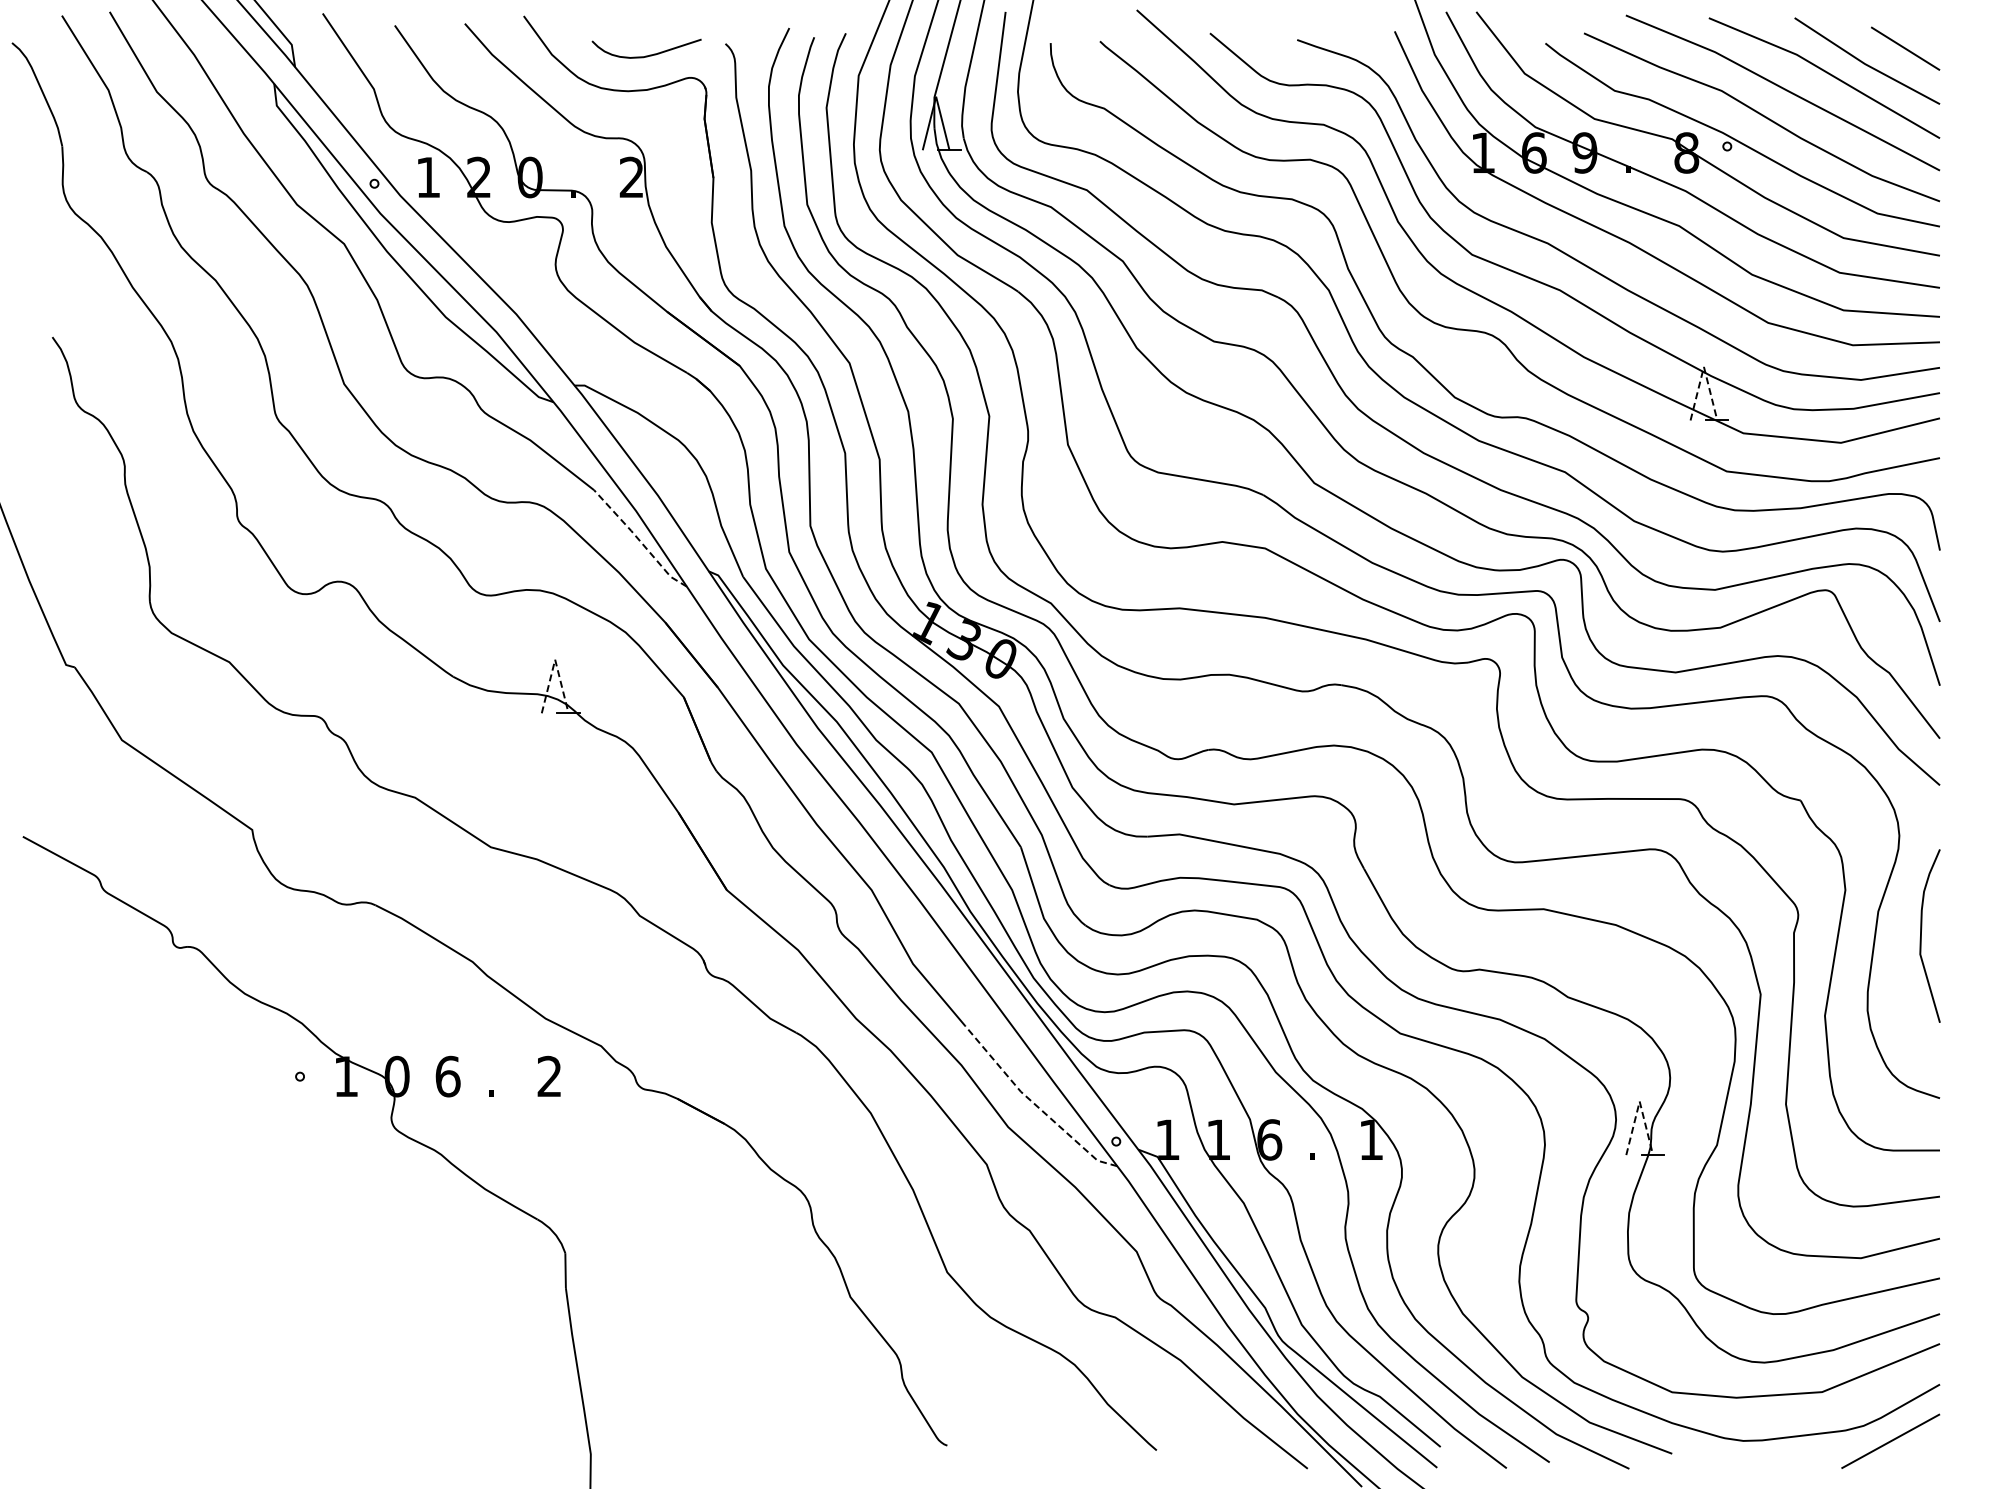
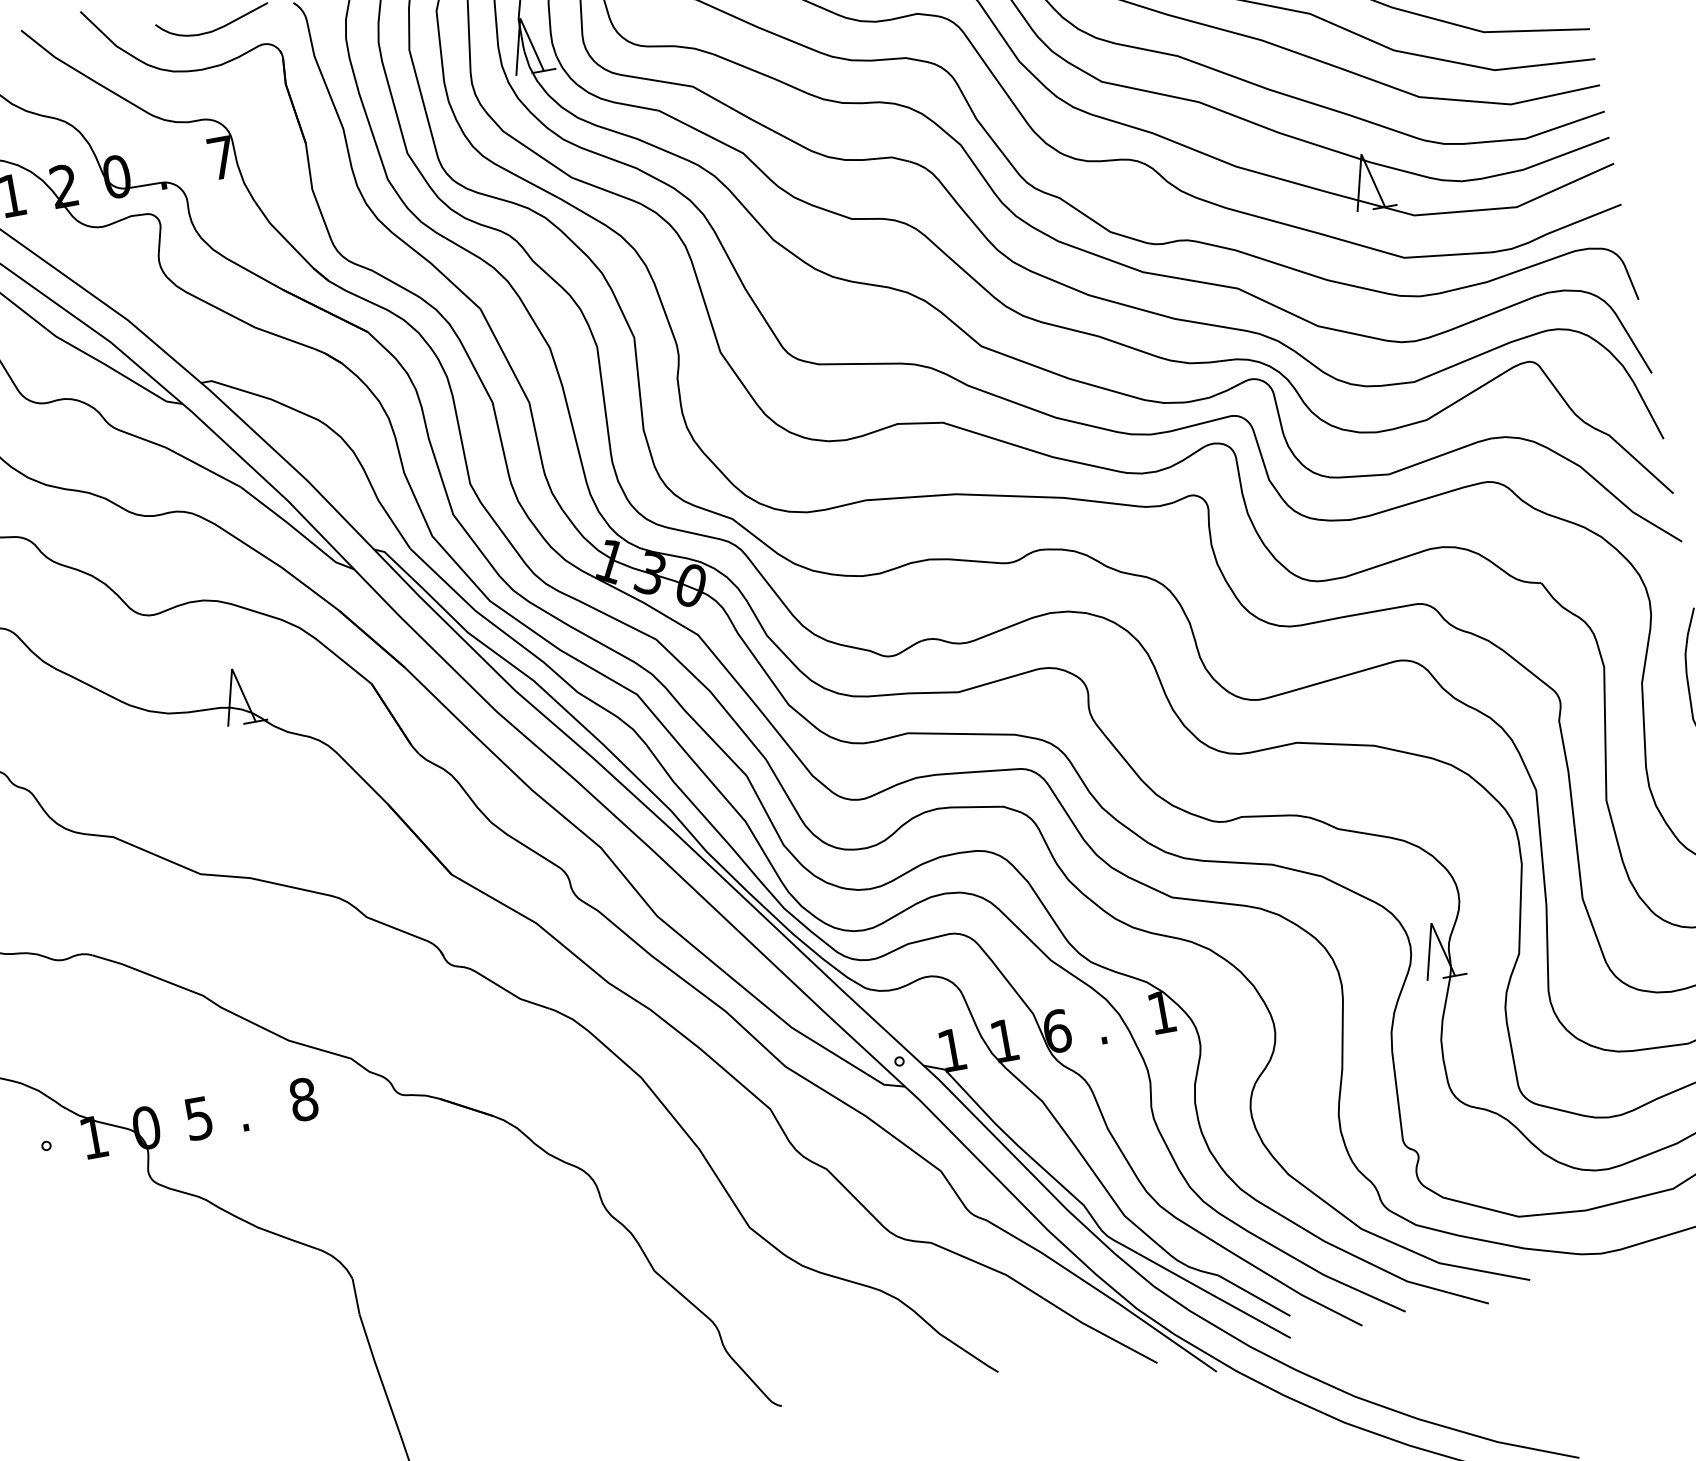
text: (631, 176) -> (221, 156), 2 -> 7
line: (1703, 366) -> (1360, 154), dashed -> solid
line: (639, 539) -> (296, 529), dashed -> solid
line: (555, 659) -> (232, 668), dashed -> solid
text: (447, 1076) -> (198, 1118), 6 -> 5
text: (549, 1076) -> (303, 1099), 2 -> 8
line: (1639, 1101) -> (1431, 923), dashed -> solid
line: (1034, 1104) -> (808, 1038), dashed -> solid

